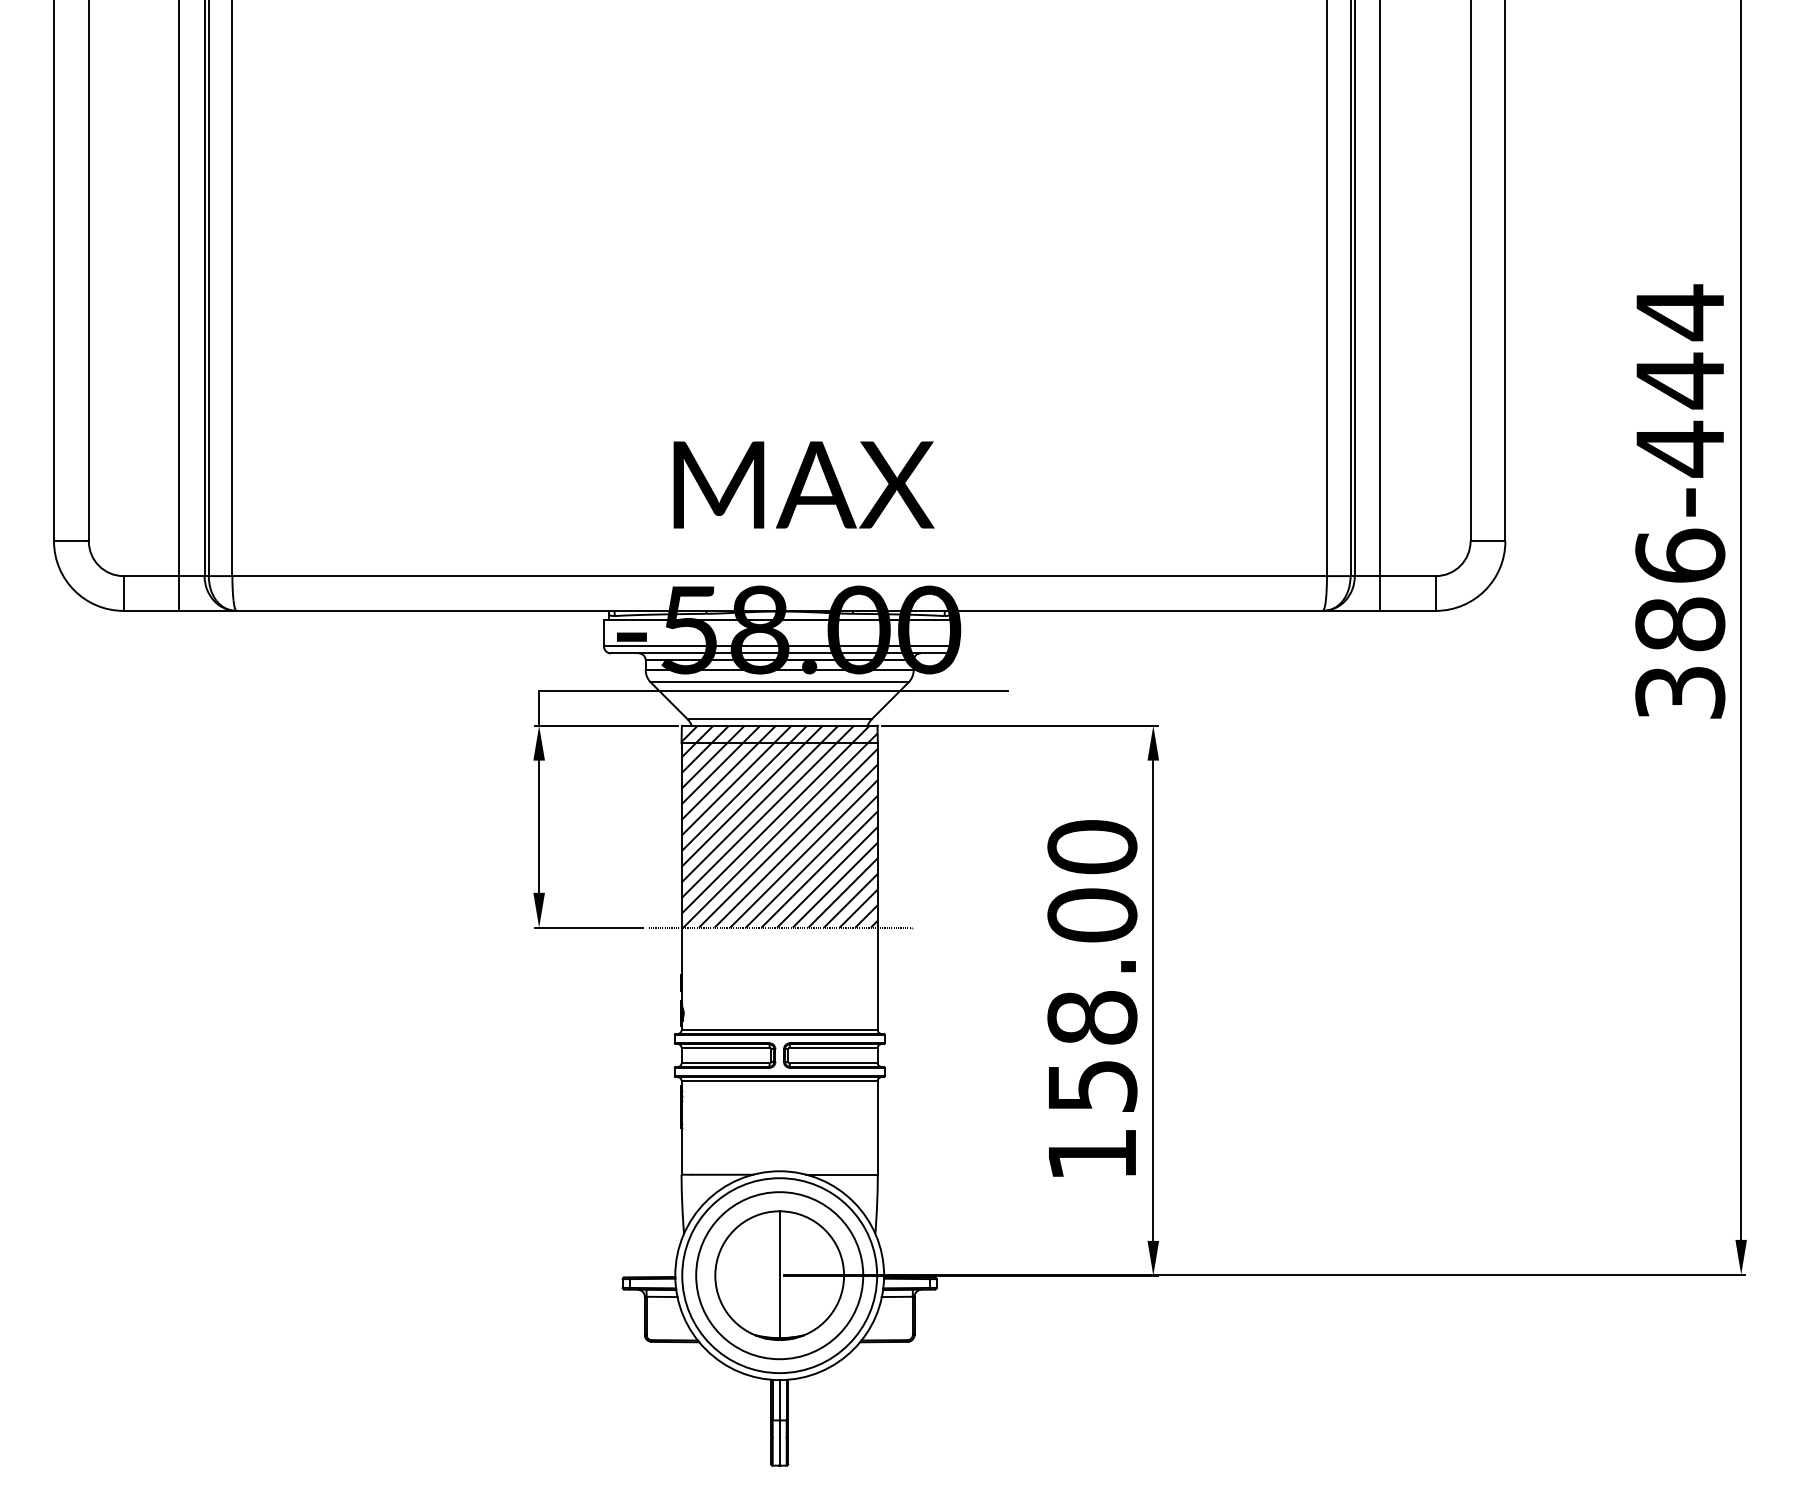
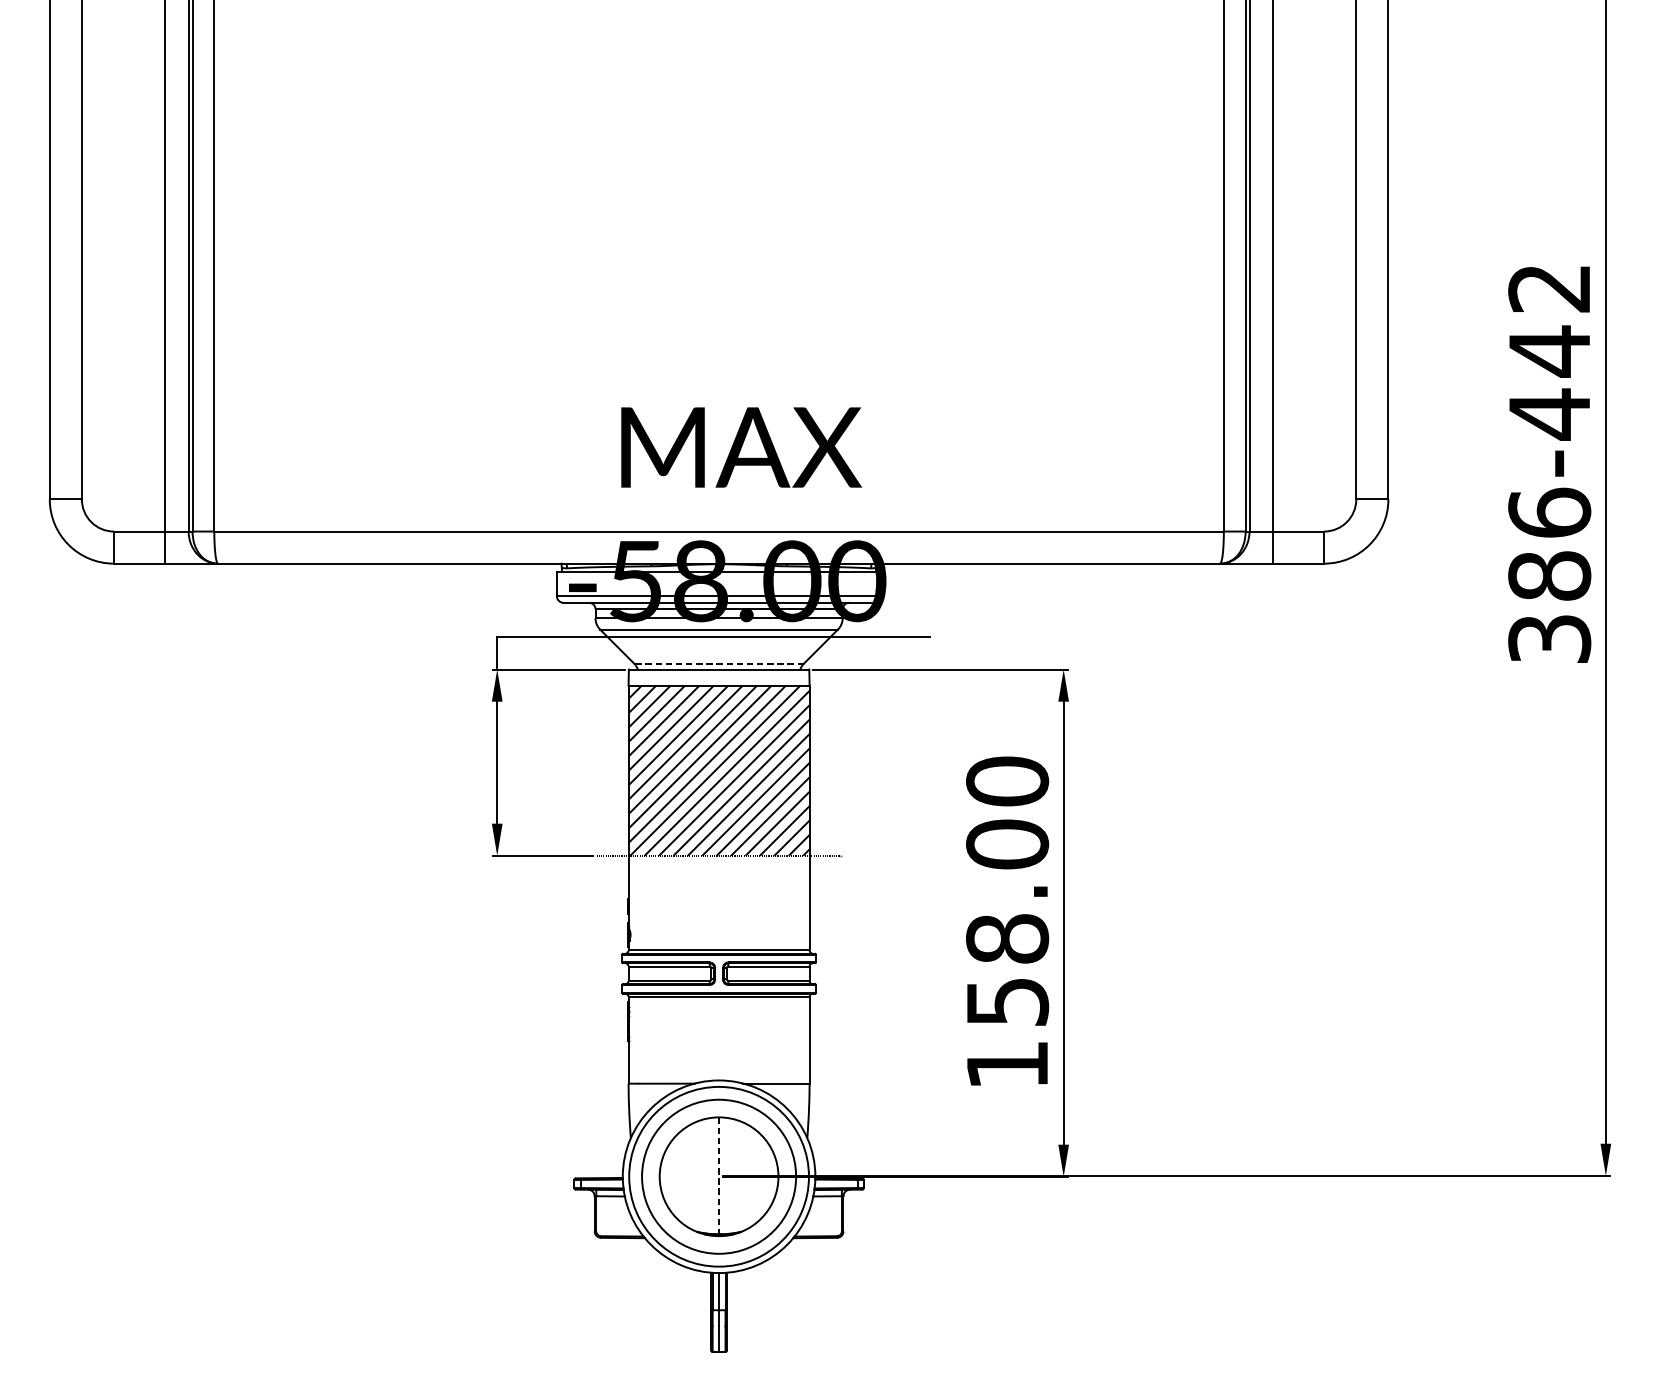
text: (1679, 312) -> (1548, 288), 386-444 -> 386-442
line: (779, 719) -> (718, 663), solid -> dashed
hatch: (779, 734) -> (718, 677), removed
line: (779, 1275) -> (718, 1176), solid -> dashed

